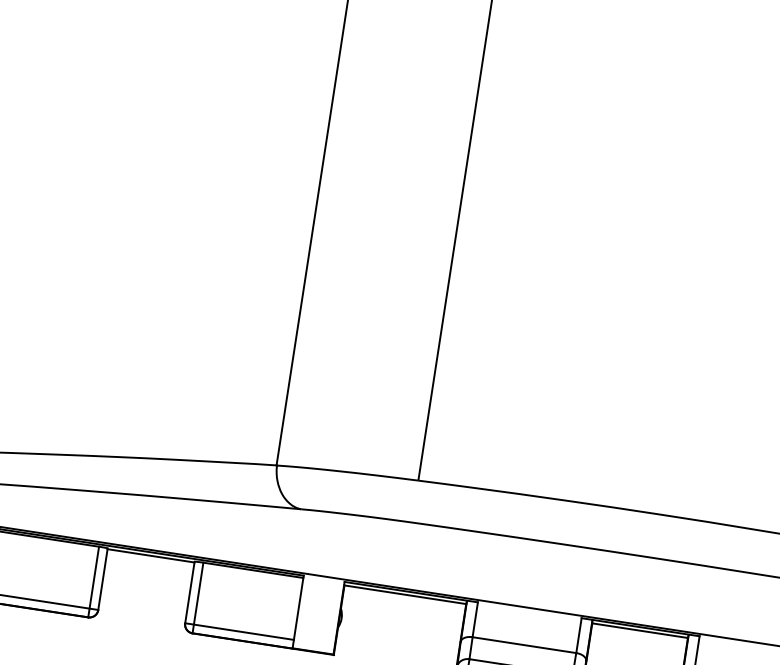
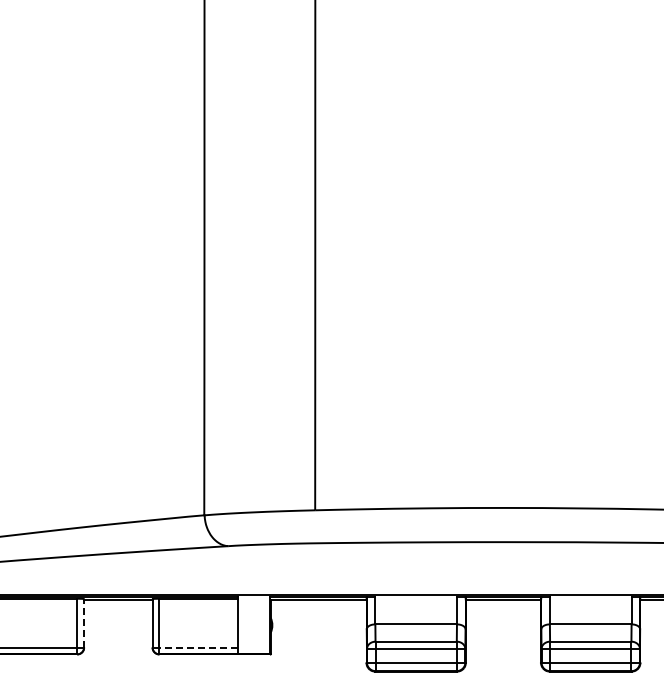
line: (103, 578) -> (84, 622), solid -> dashed
line: (239, 631) -> (195, 647), solid -> dashed

